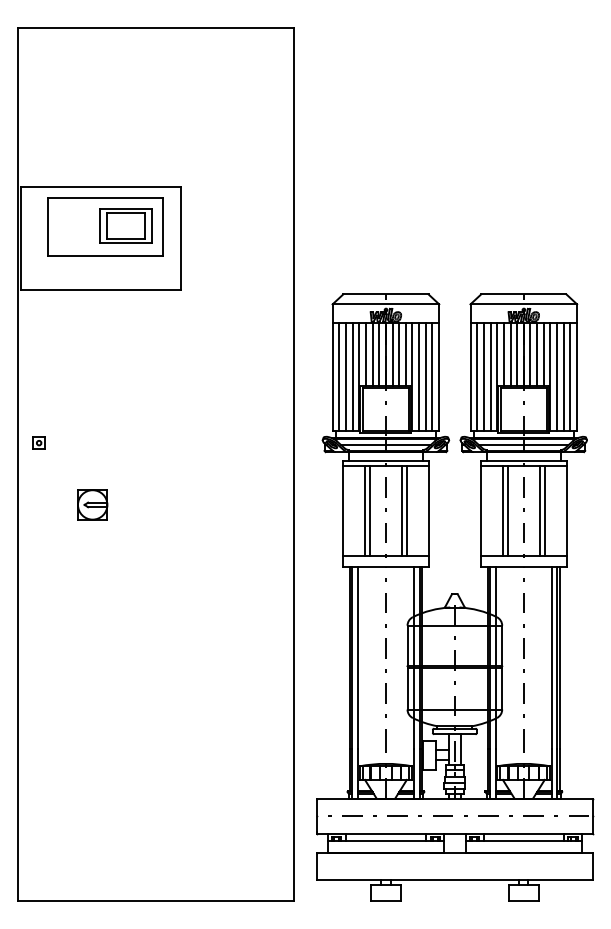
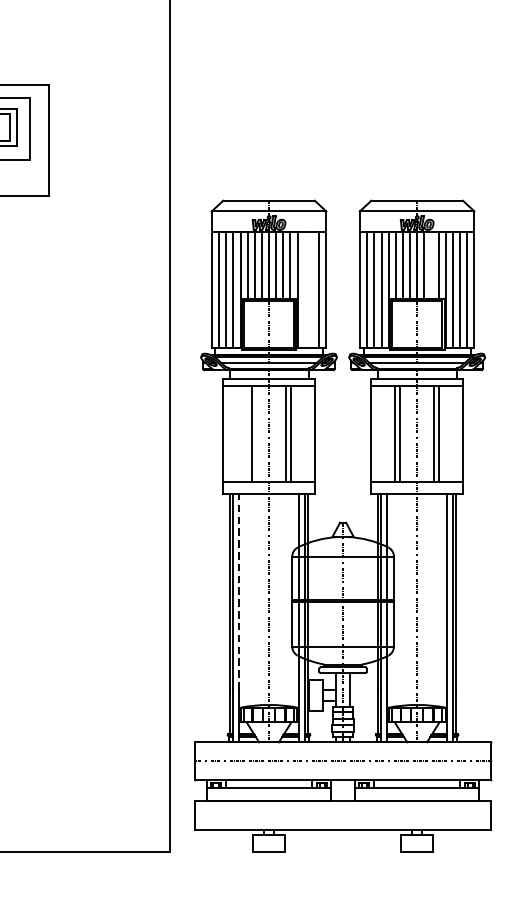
line: (537, 354) -> (431, 265), removed
line: (419, 377) -> (305, 289), removed
line: (425, 377) -> (311, 289), removed
line: (365, 510) -> (247, 432), removed
line: (357, 658) -> (238, 591), solid -> dashed

